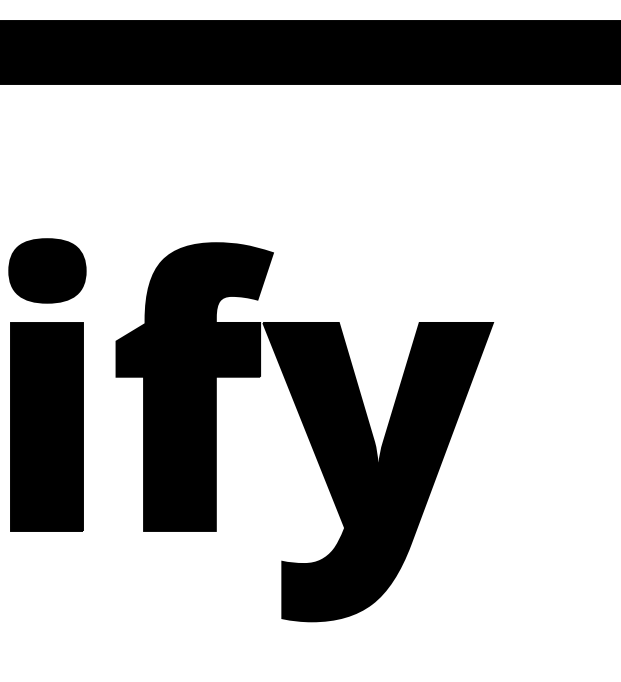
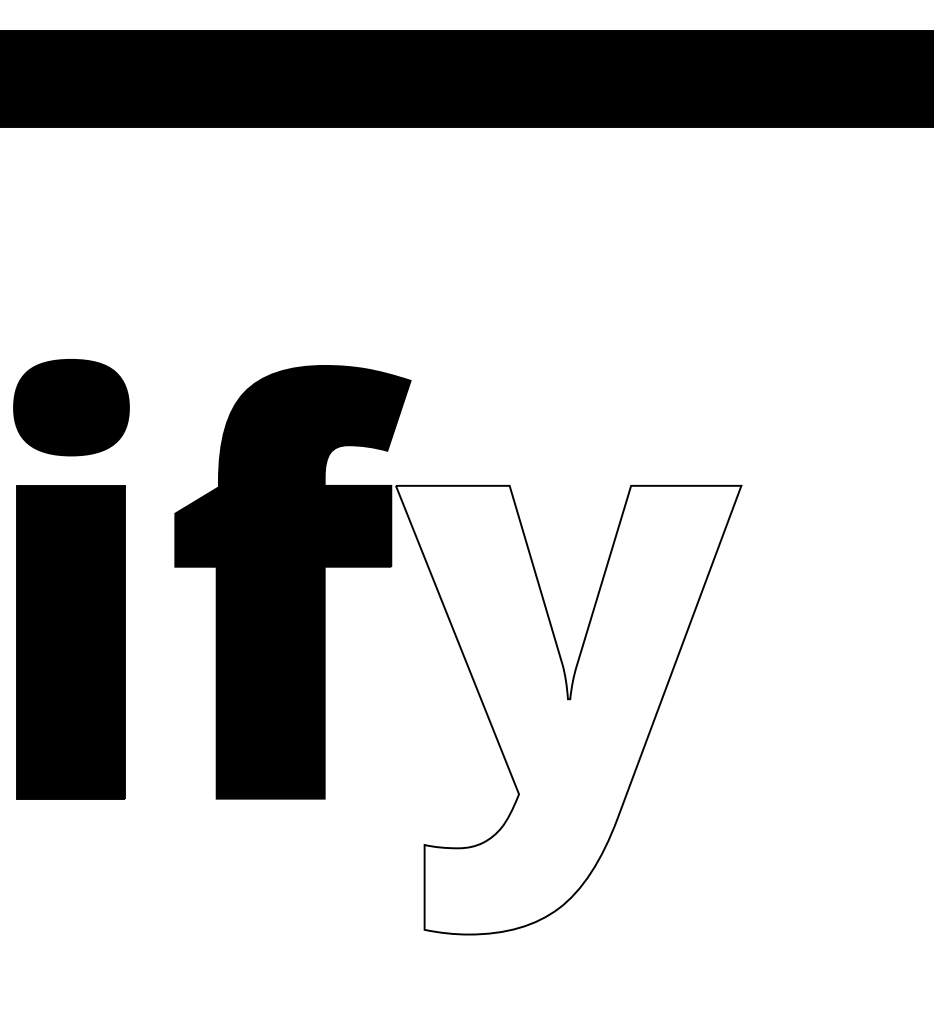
fill: (377, 471) -> (567, 709), removed

